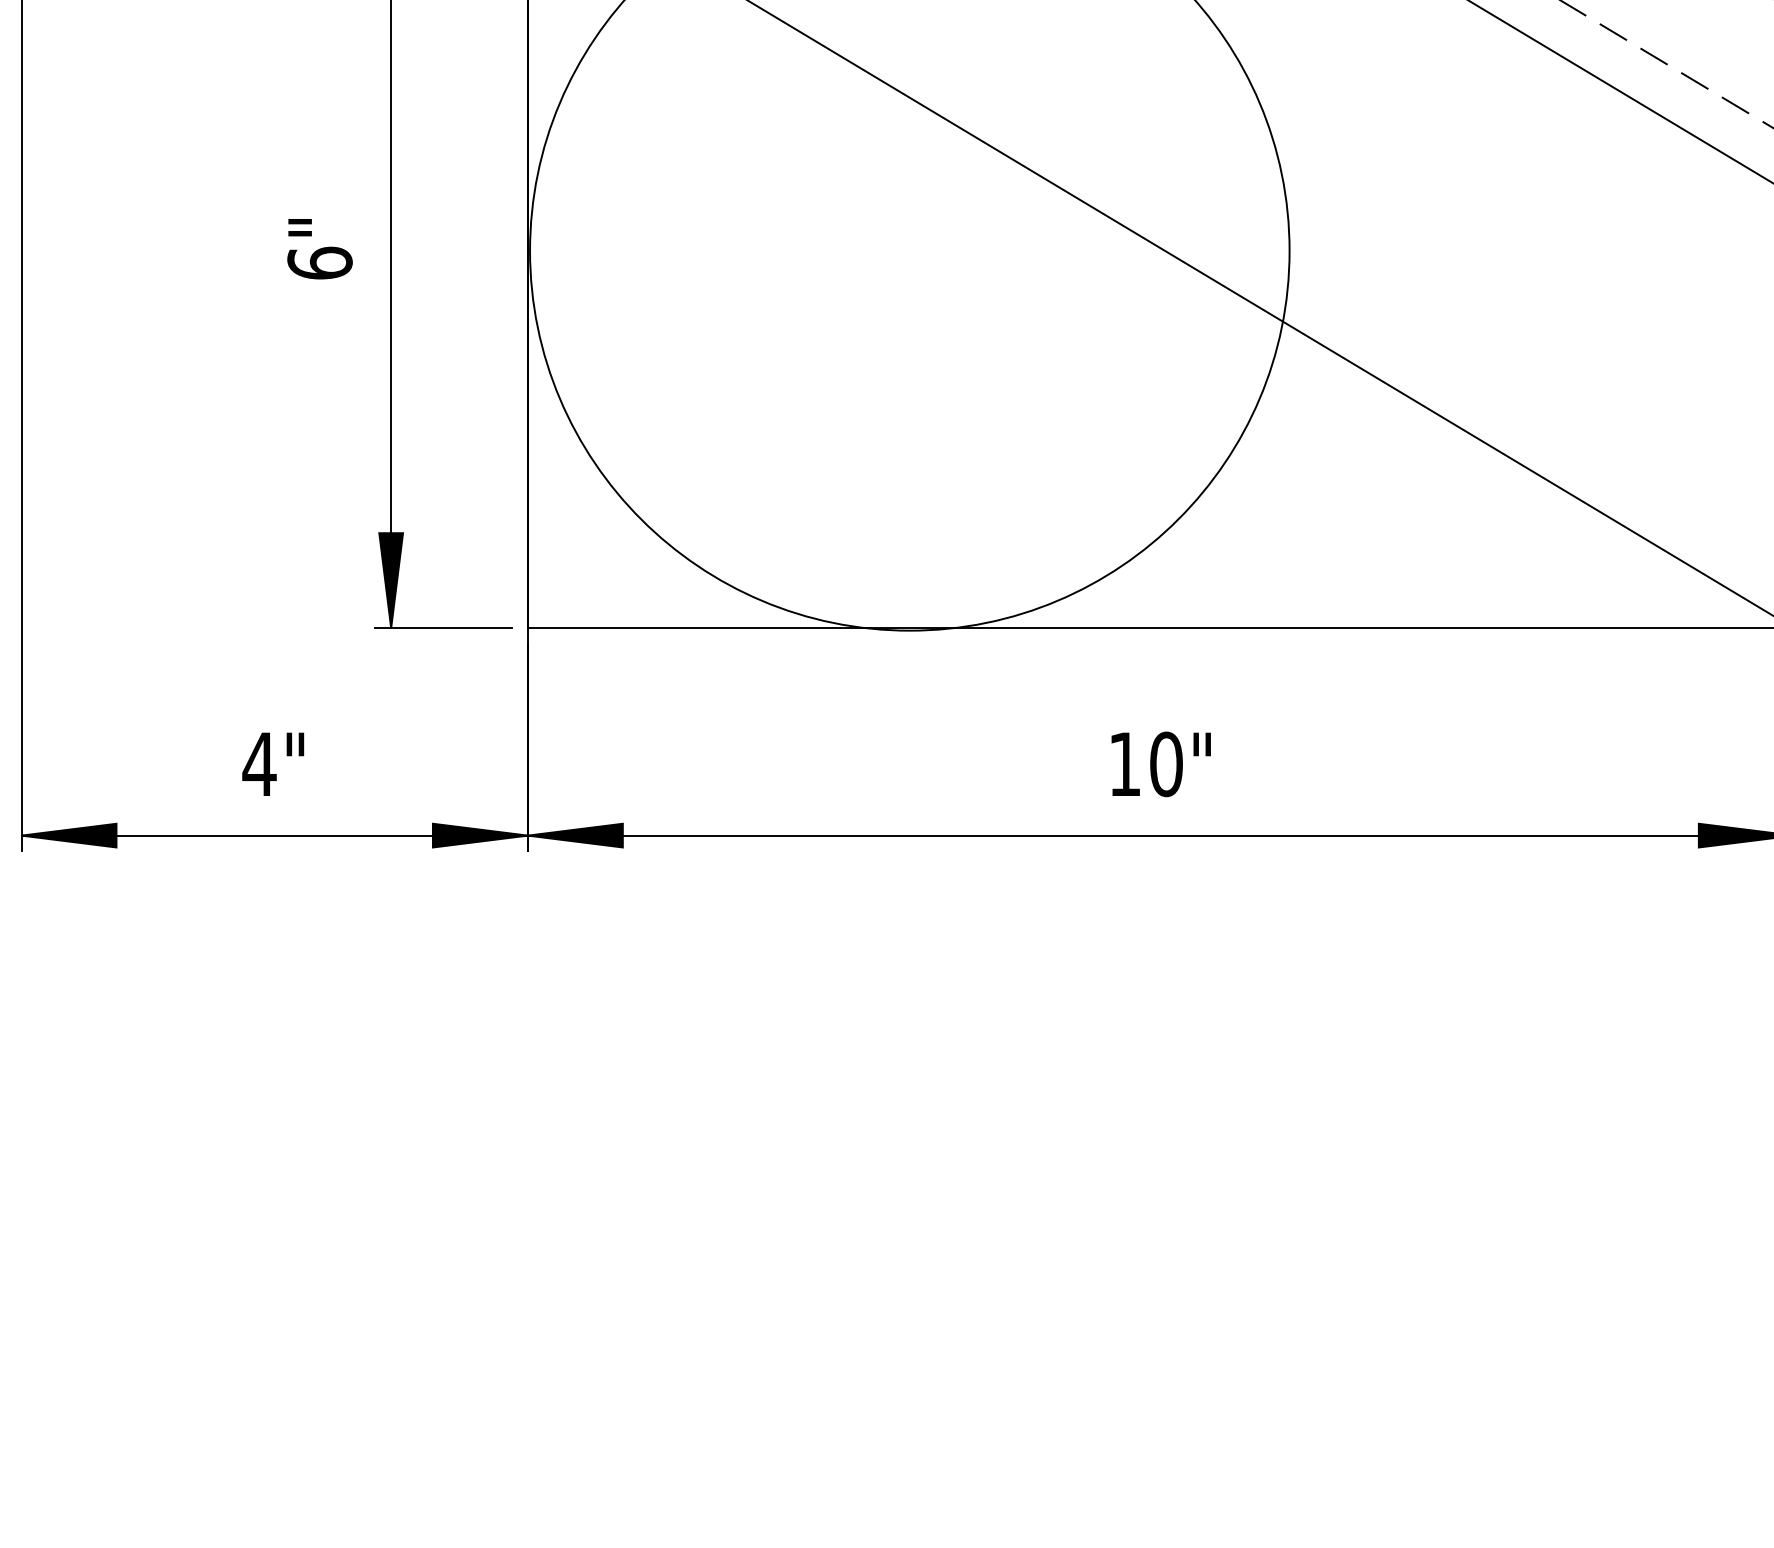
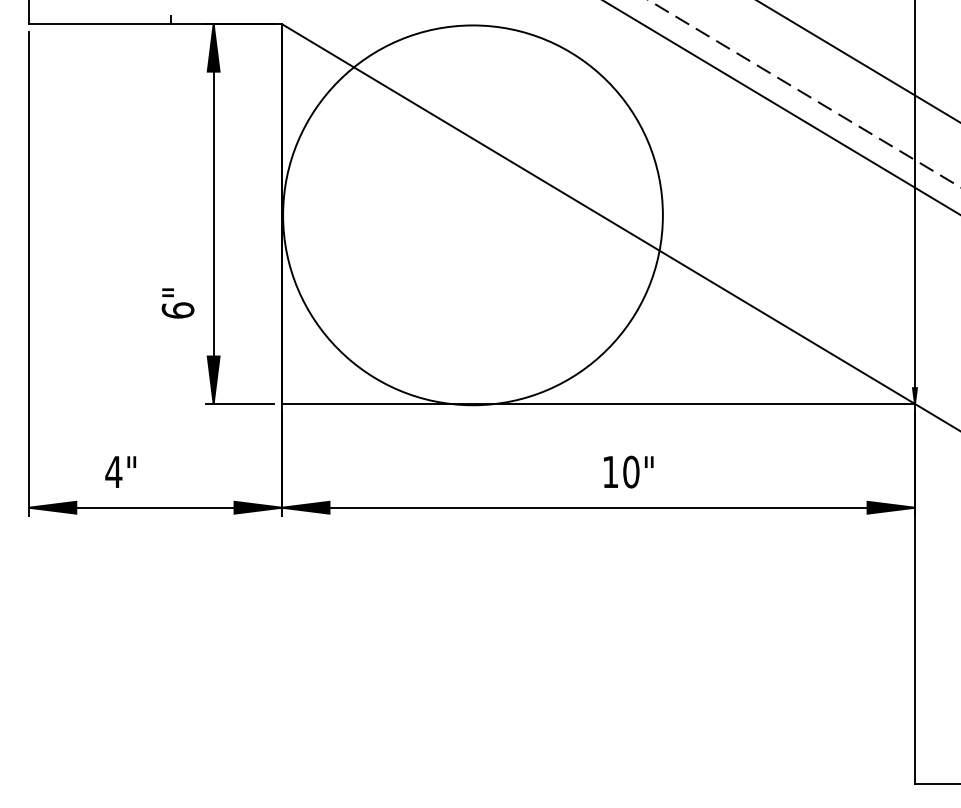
text: (318, 249) -> (177, 303), moved
text: (272, 763) -> (120, 471), moved
text: (1160, 763) -> (628, 471), moved

